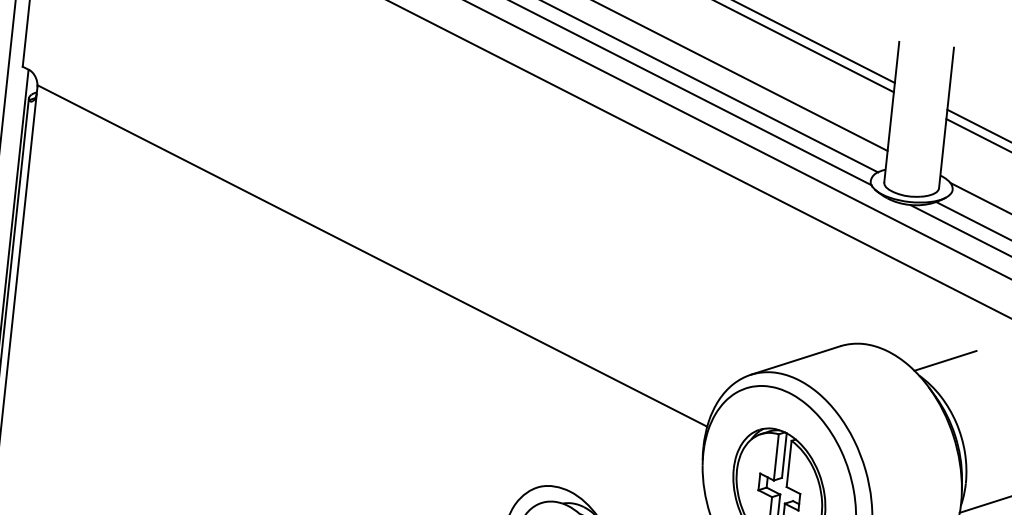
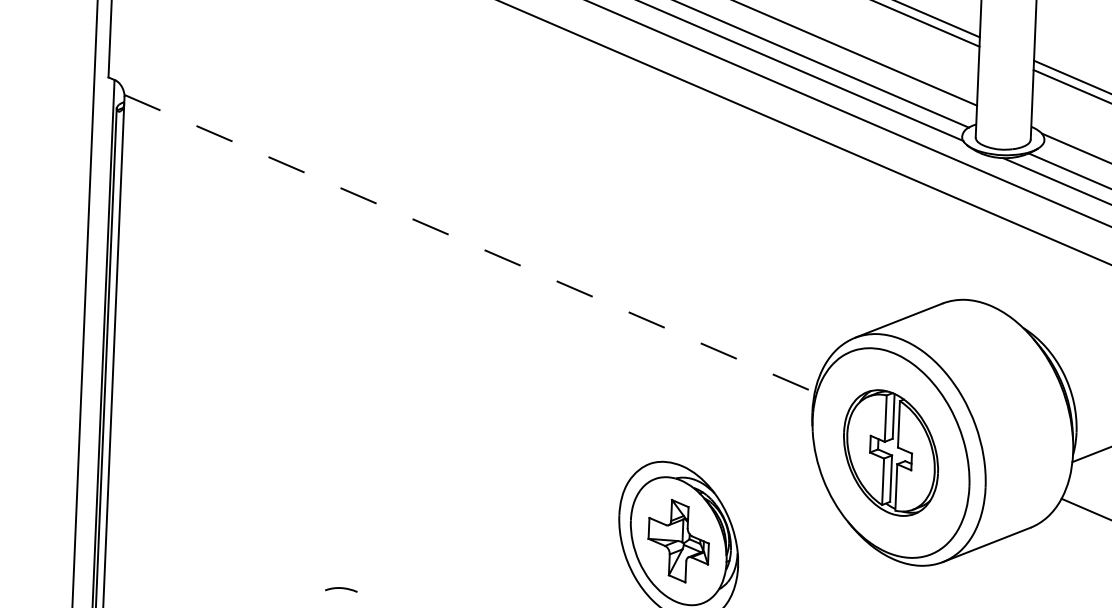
line: (372, 255) -> (469, 243), solid -> dashed
line: (945, 360) -> (1048, 311), removed

